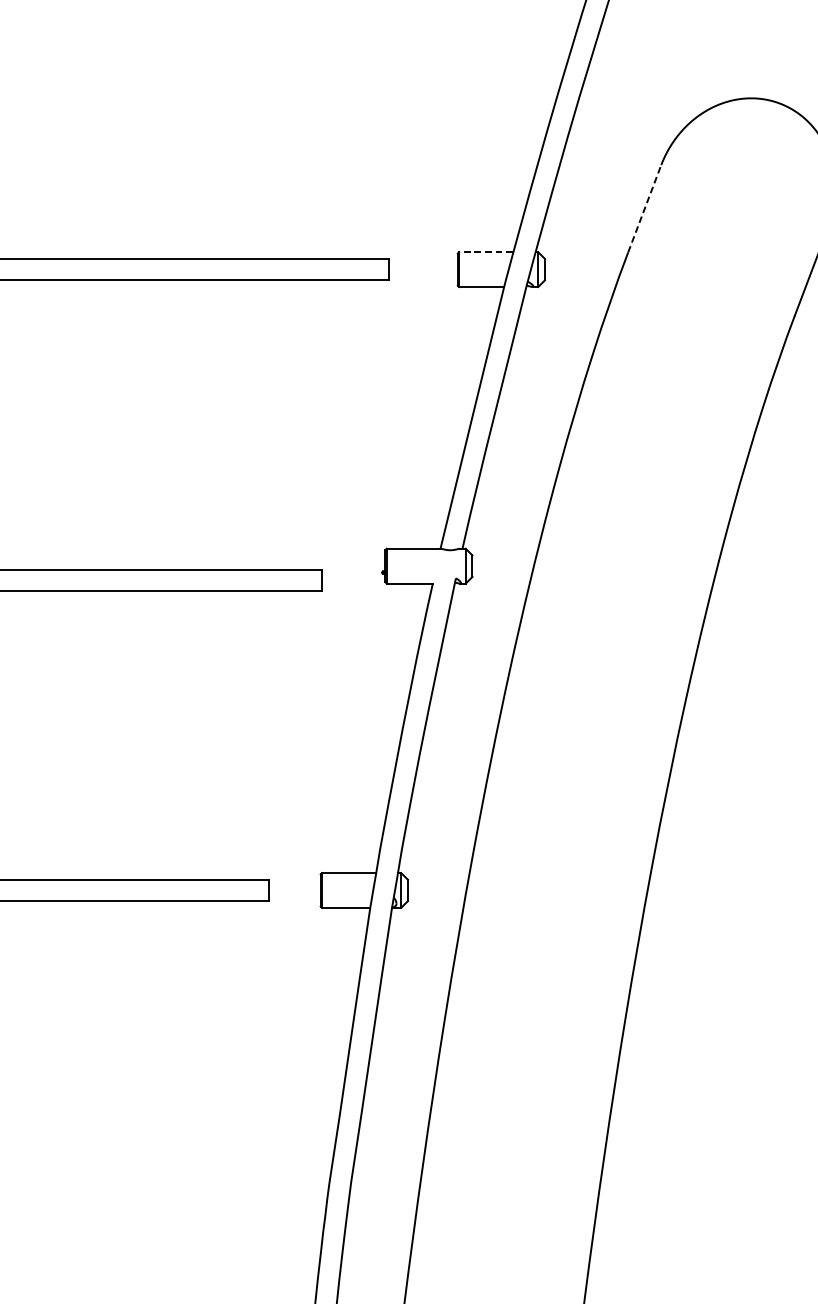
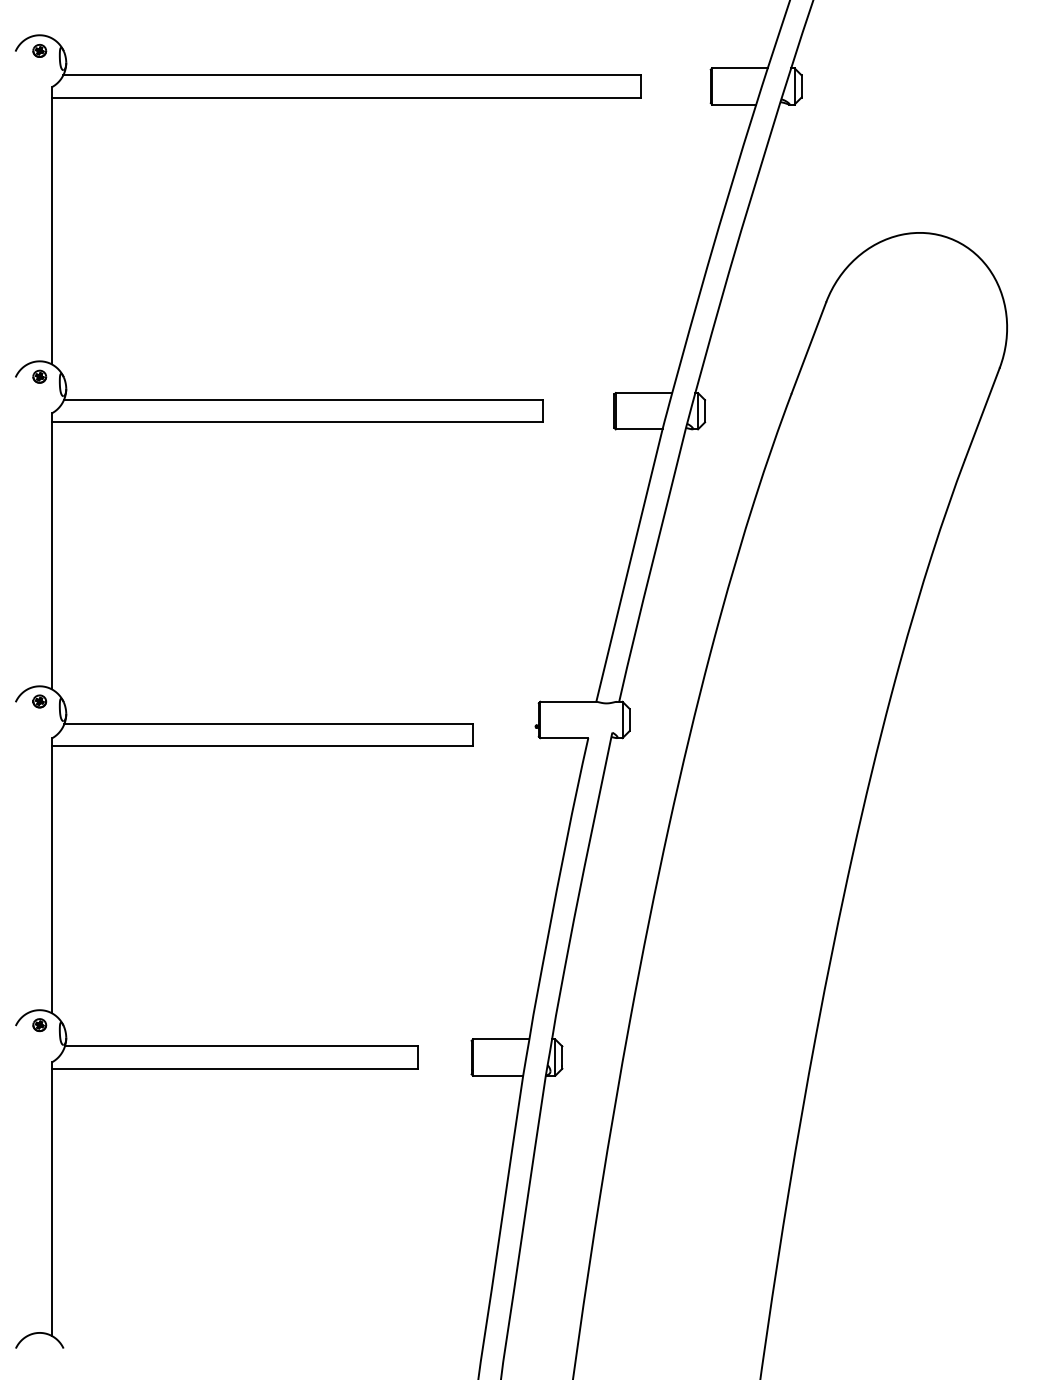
line: (644, 208) -> (808, 347), dashed -> solid
line: (485, 252) -> (643, 393), dashed -> solid

